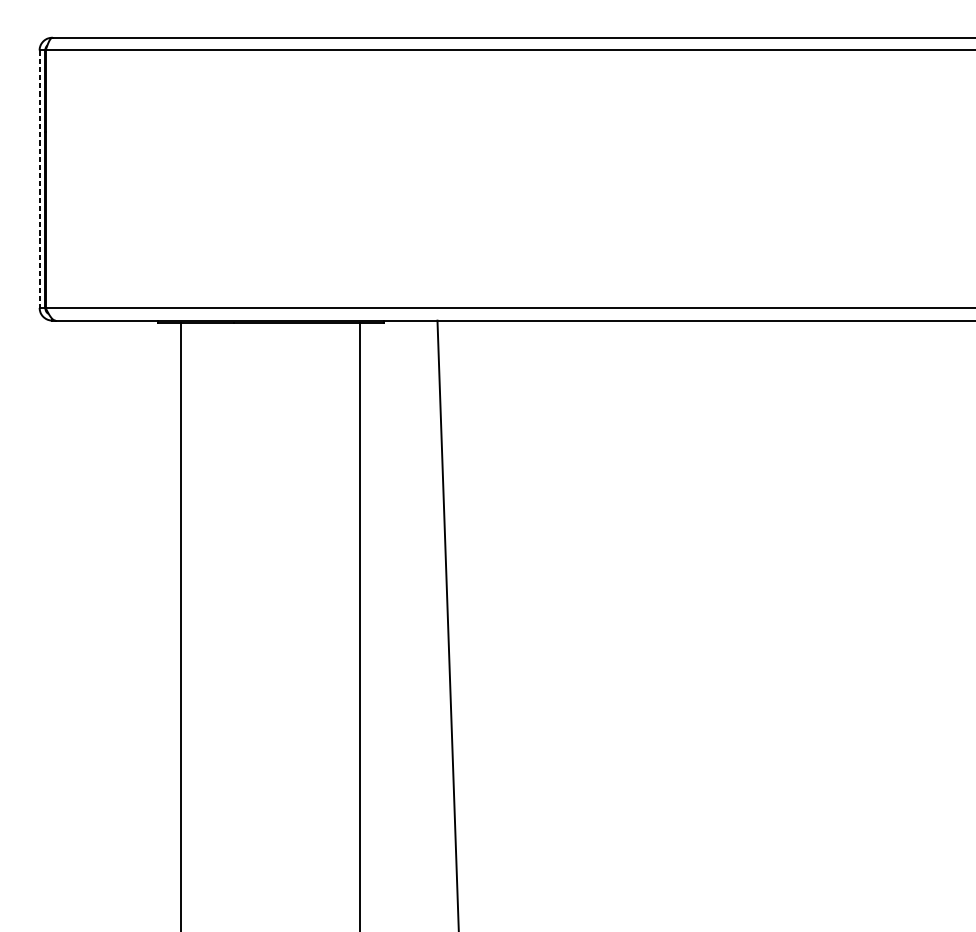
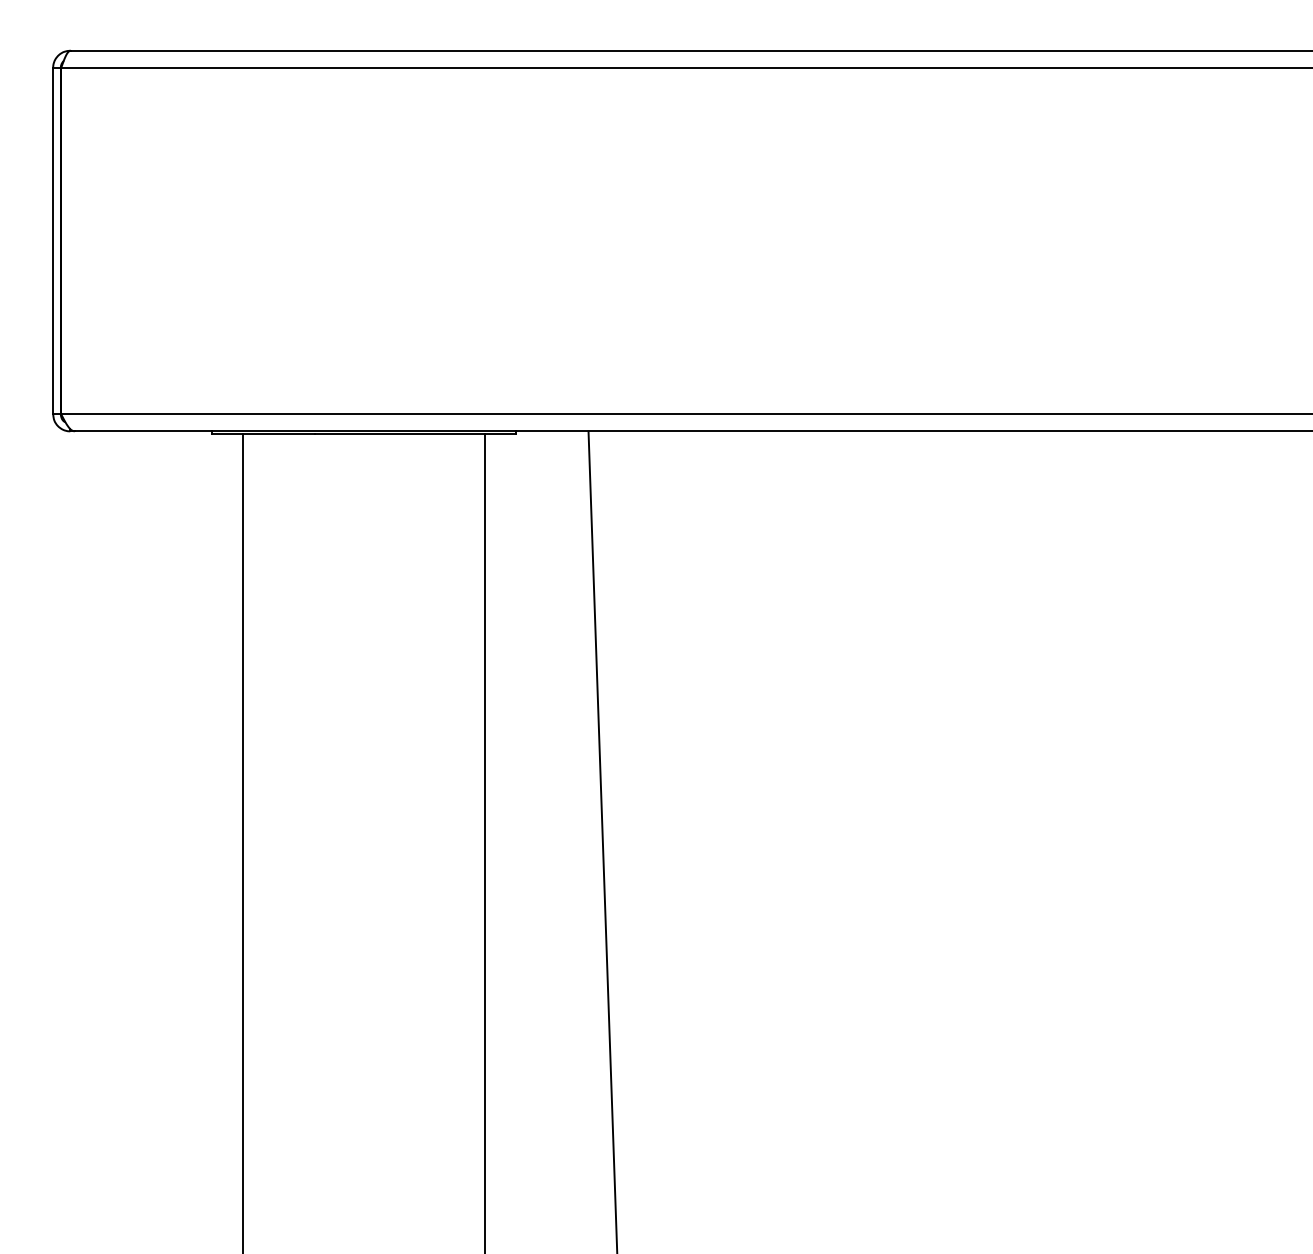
line: (39, 179) -> (53, 241), dashed -> solid

